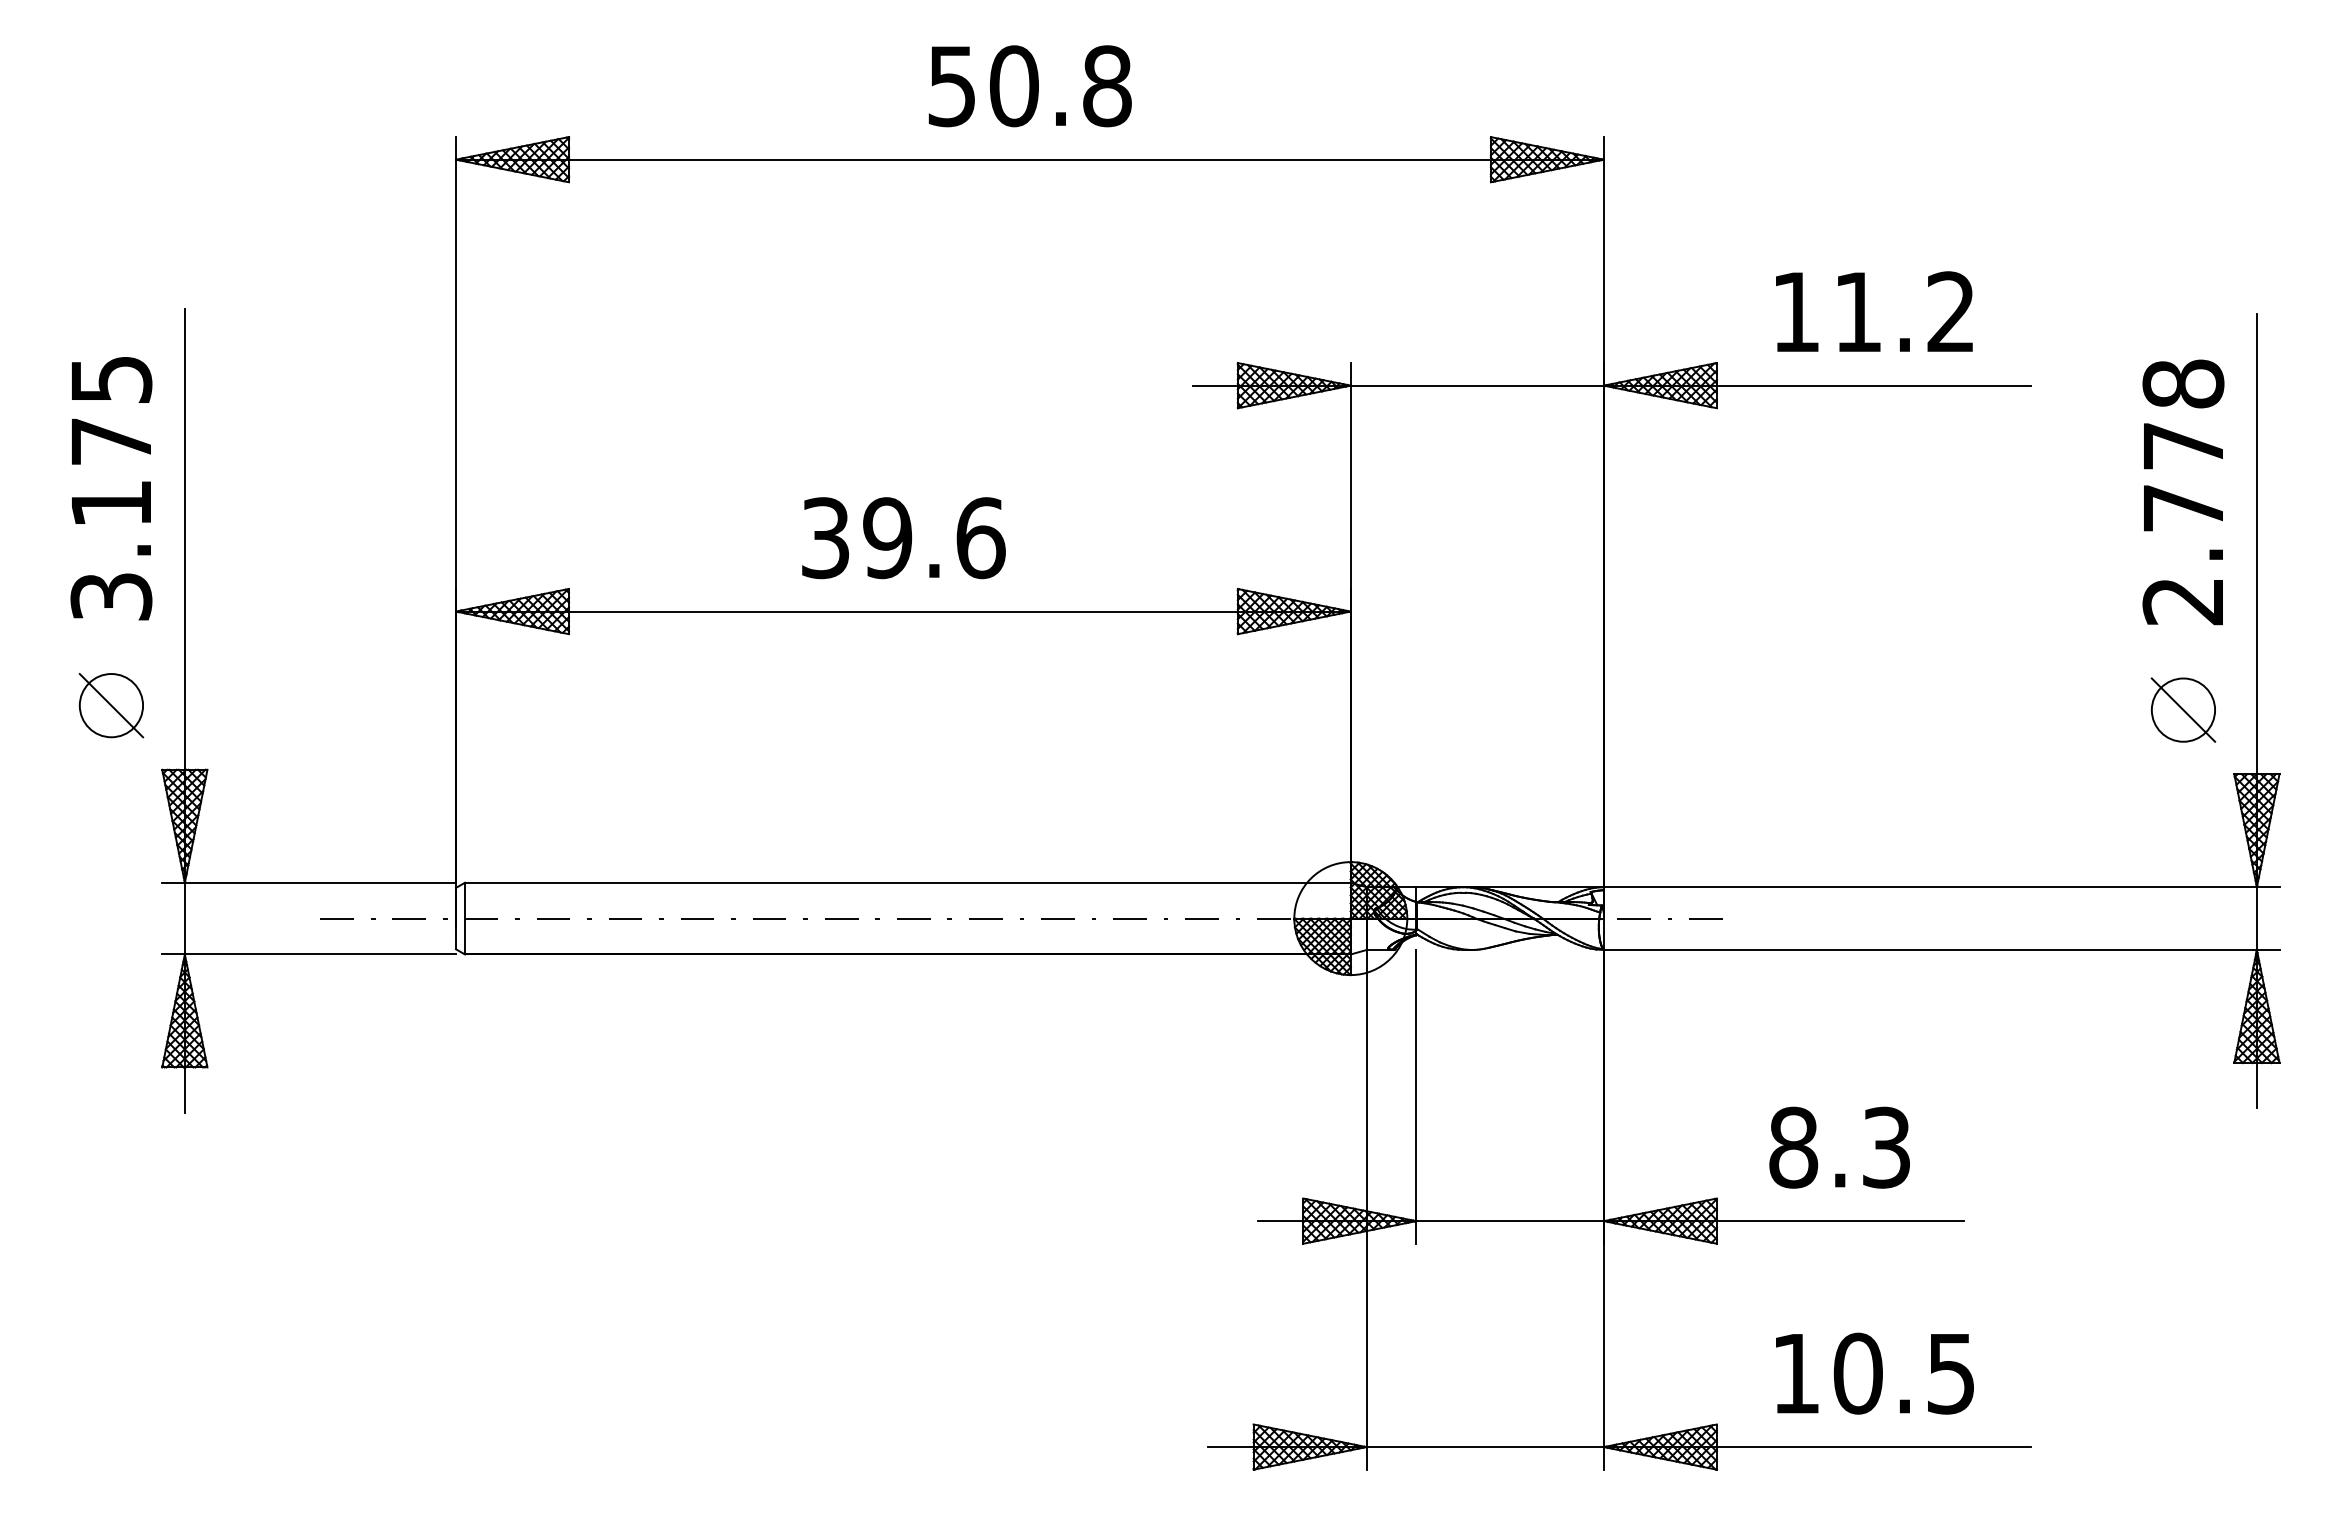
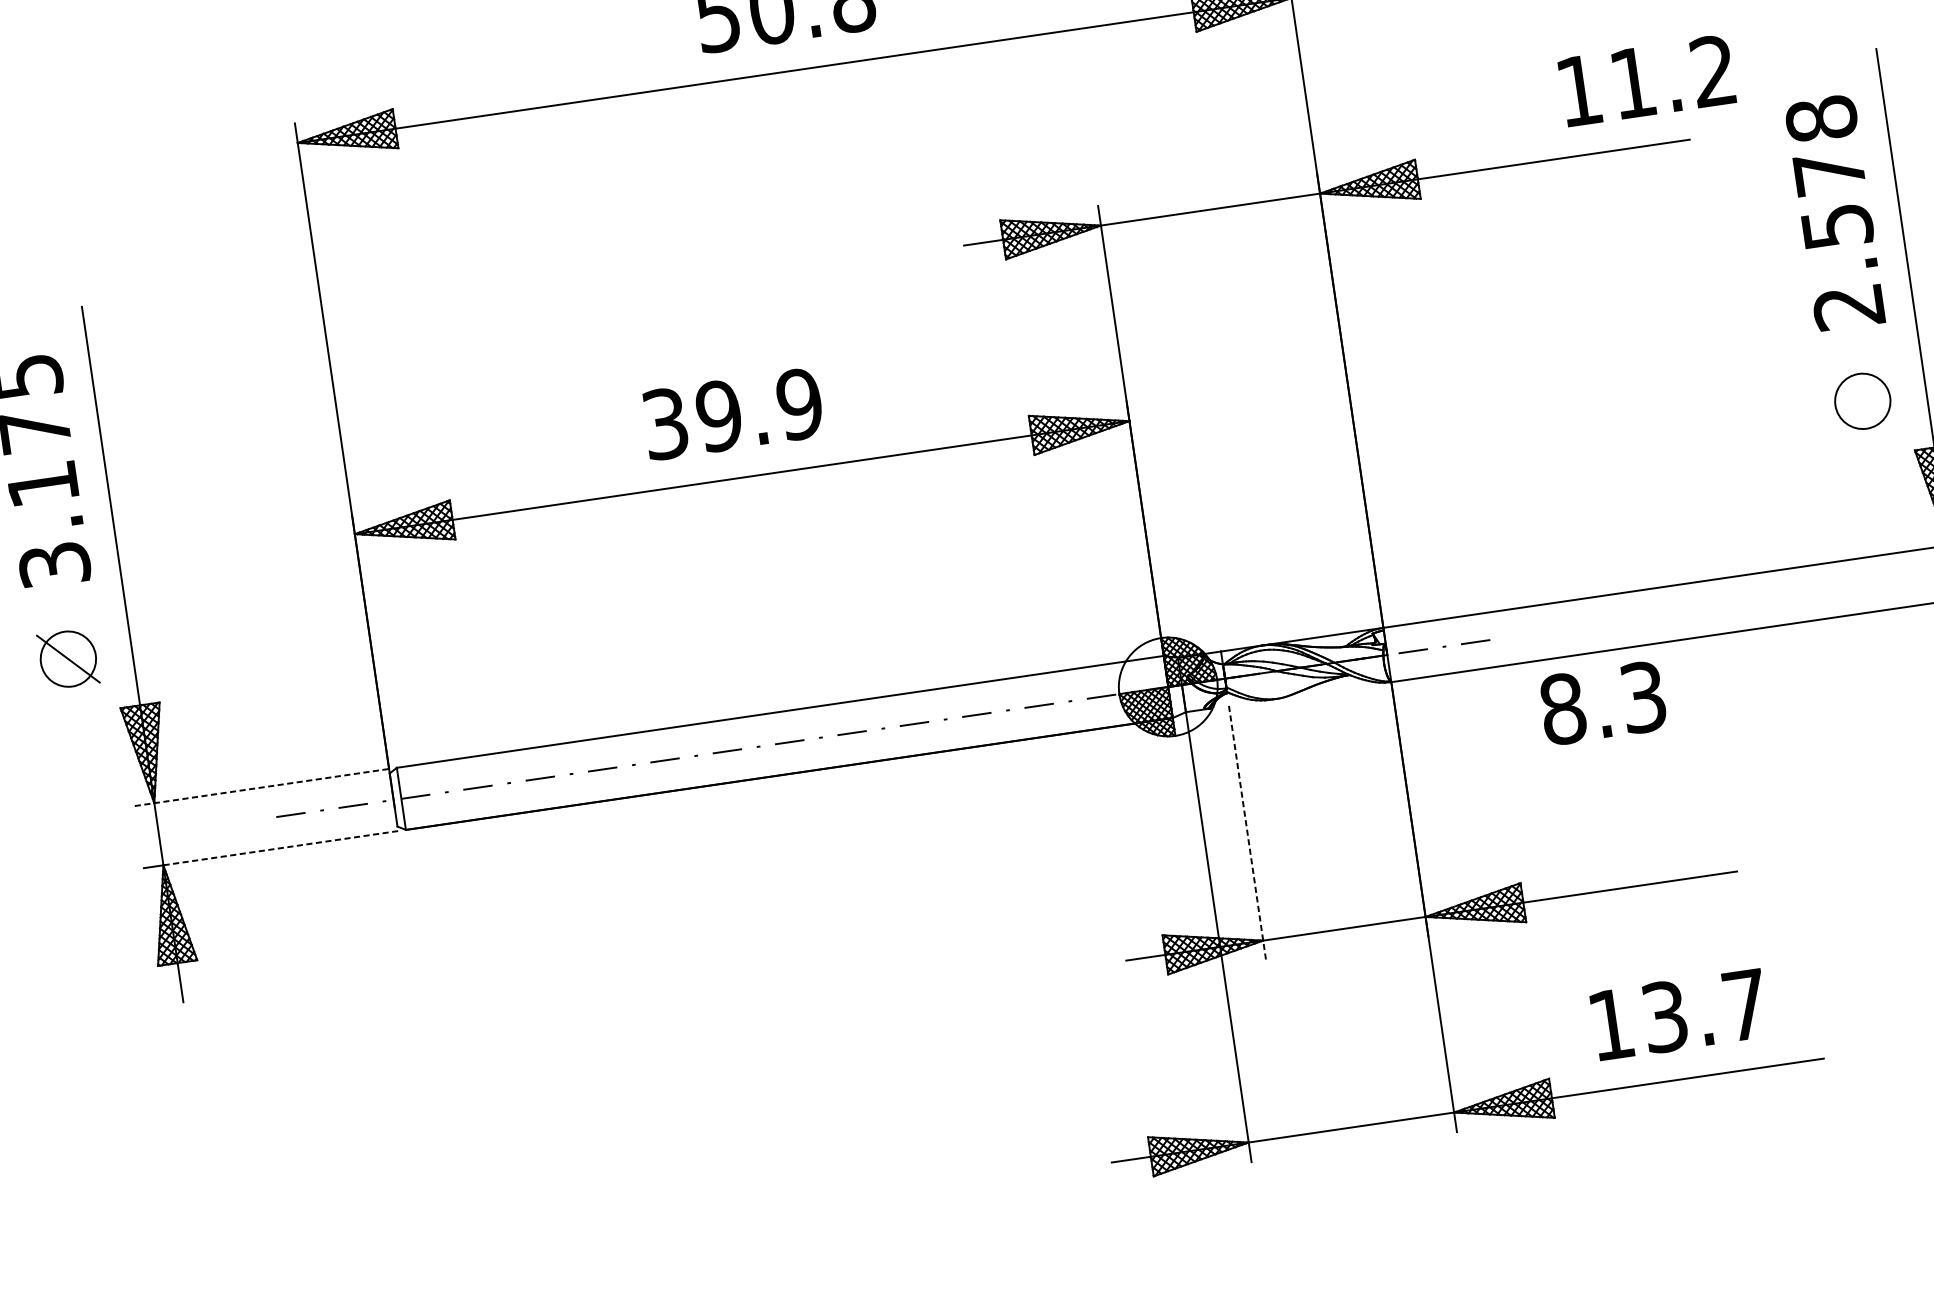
text: (1874, 311) -> (1647, 80), moved
text: (2184, 508) -> (1838, 226), 2.778 -> 2.578
text: (980, 538) -> (799, 404), 39.6 -> 39.9
line: (2183, 709) -> (1862, 400), removed
line: (309, 882) -> (262, 787), solid -> dashed
line: (320, 954) -> (280, 848), solid -> dashed
line: (1416, 1096) -> (1247, 832), solid -> dashed
text: (1839, 1147) -> (1602, 703), moved
text: (1903, 1373) -> (1704, 1011), 10.5 -> 13.7

